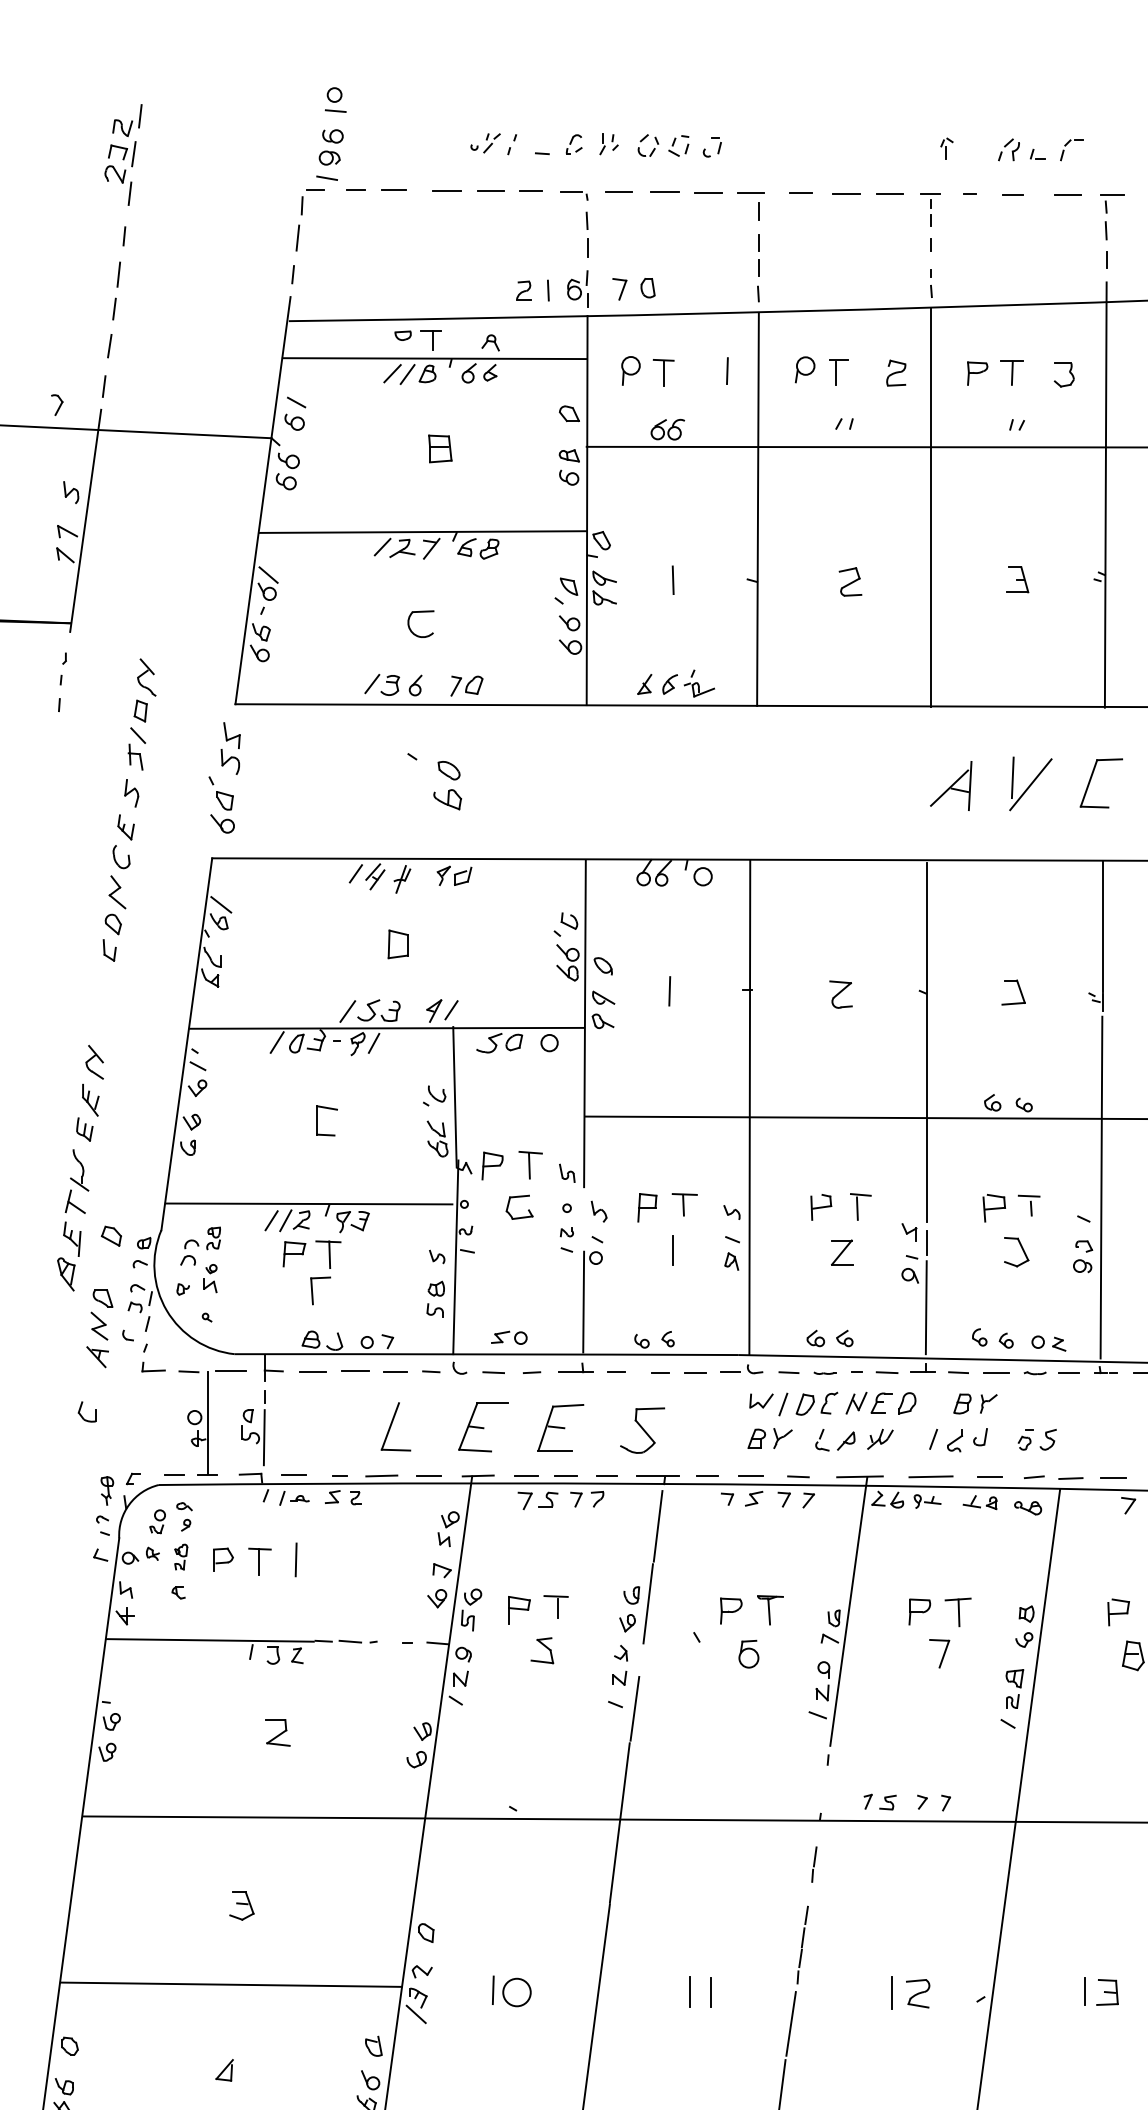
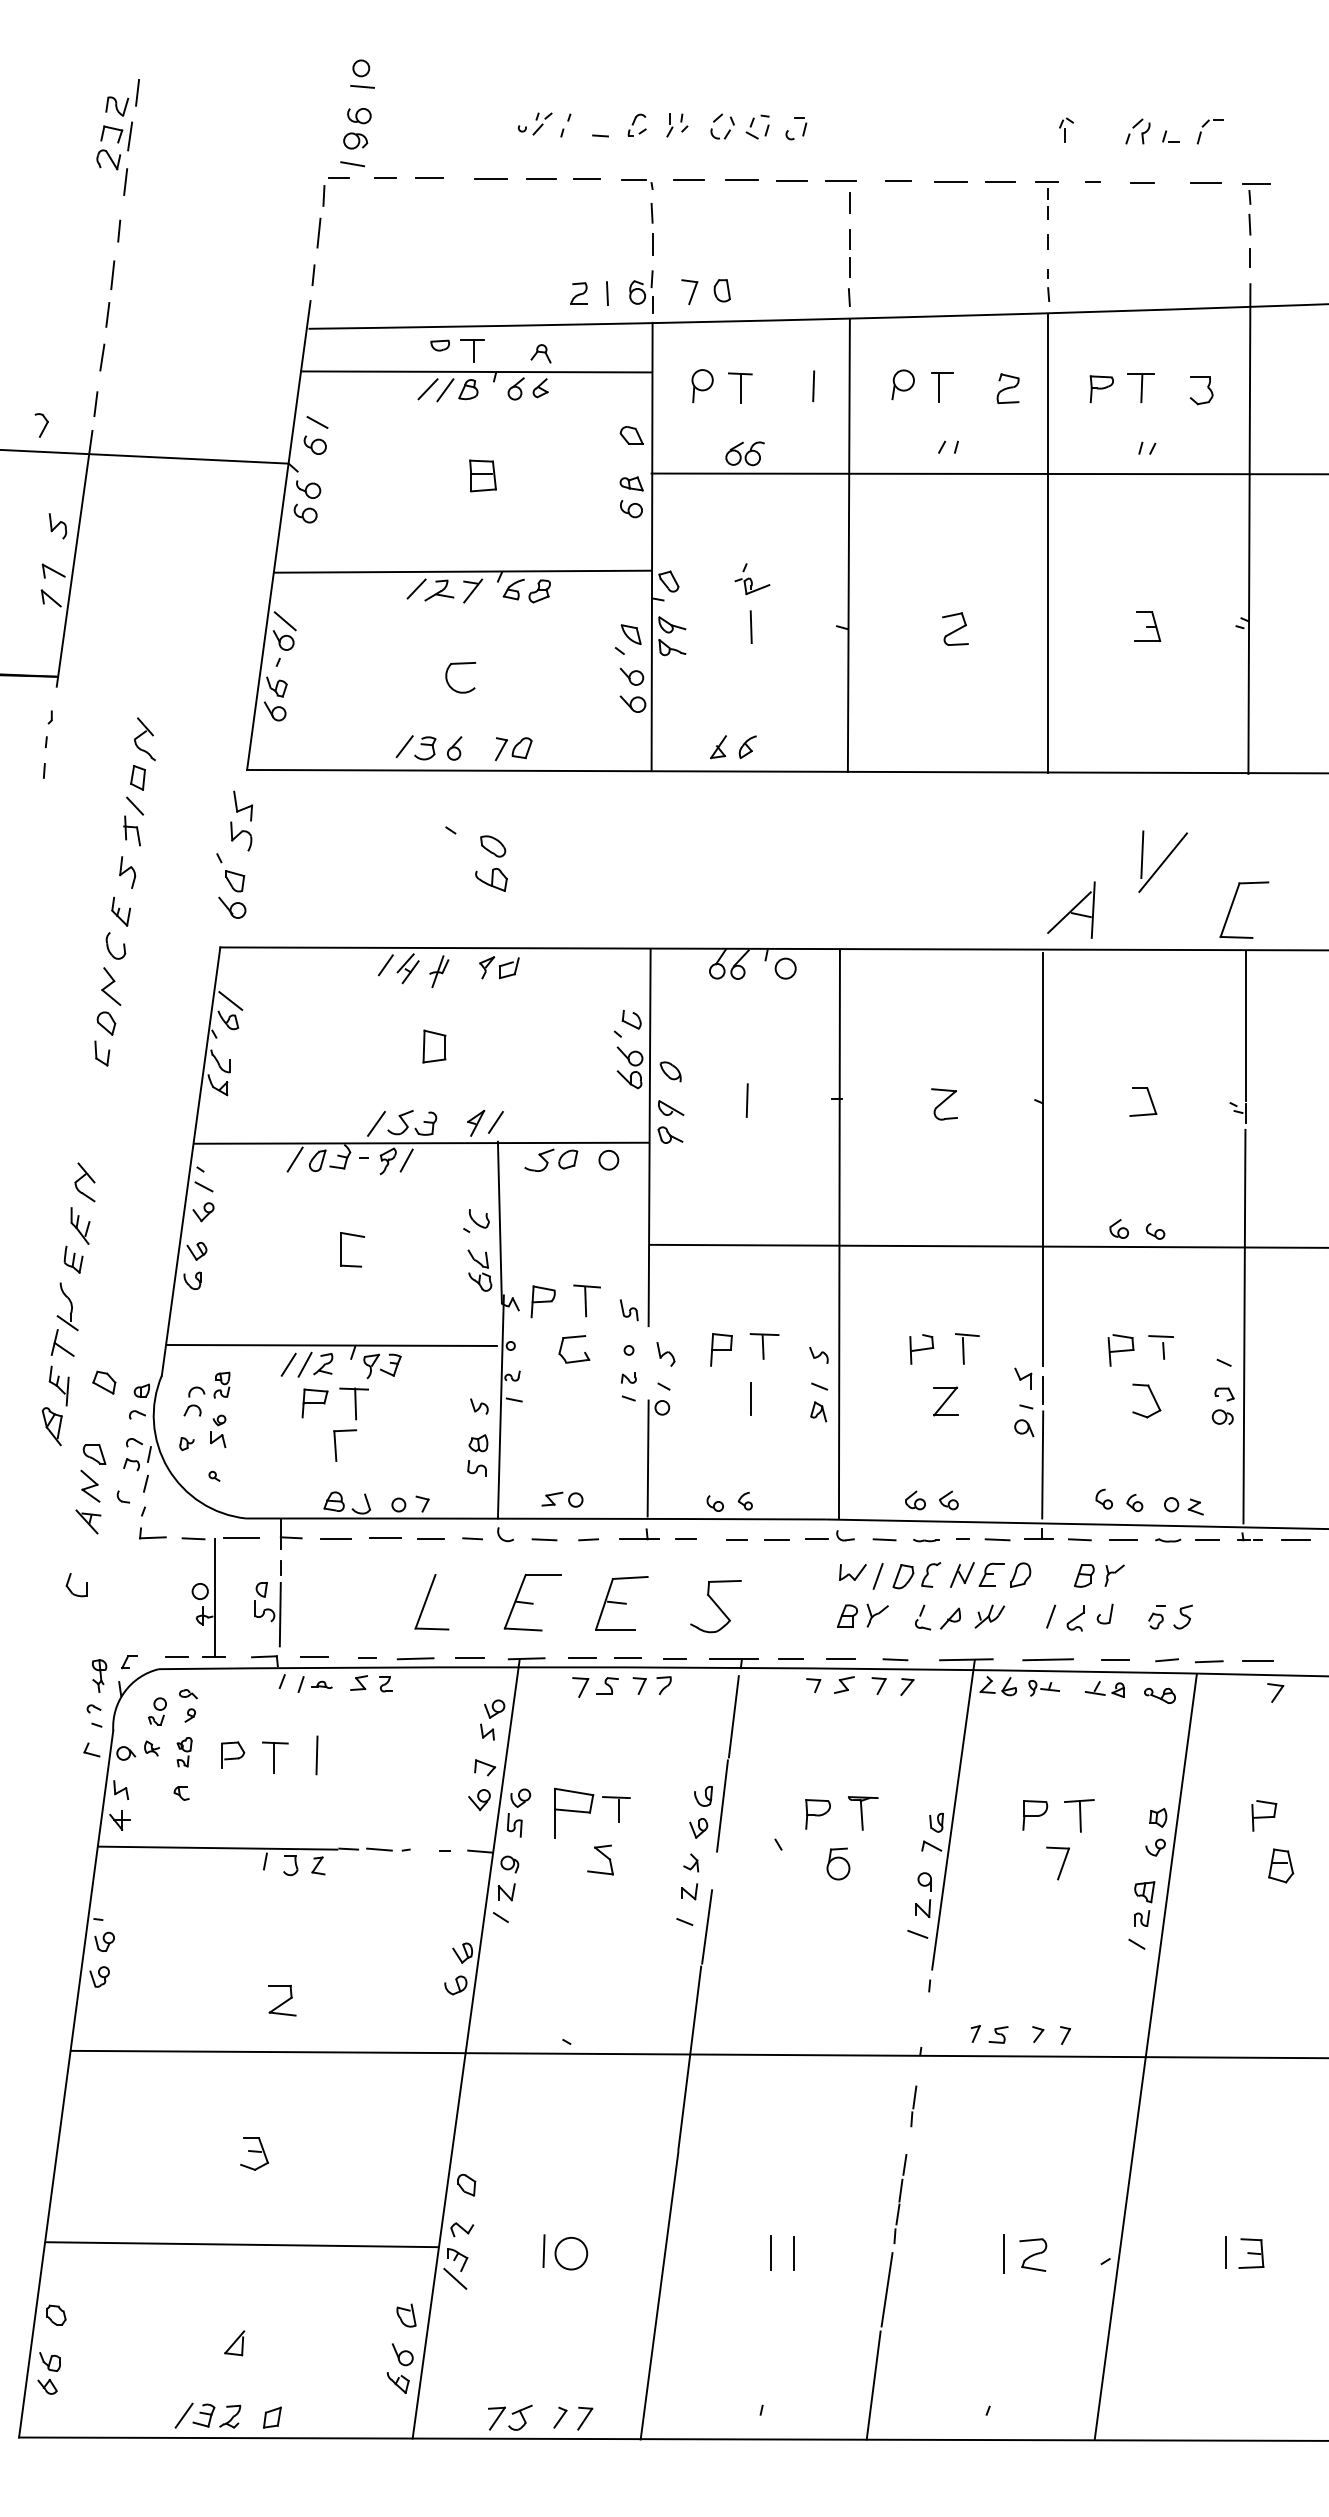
part: (699, 683) -> (752, 579), moved
part: (1091, 778) -> (1233, 904), moved
part: (951, 785) -> (1071, 909), moved
part: (519, 1610) -> (574, 1813), size x1.6
part: (278, 1732) -> (282, 2000), moved

